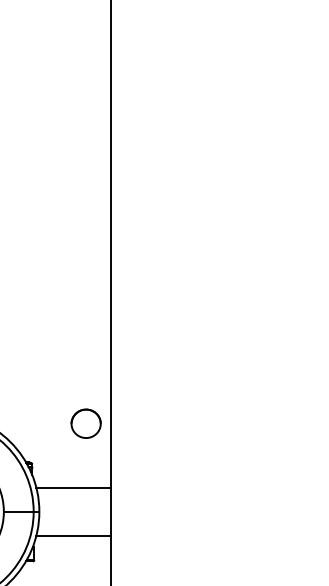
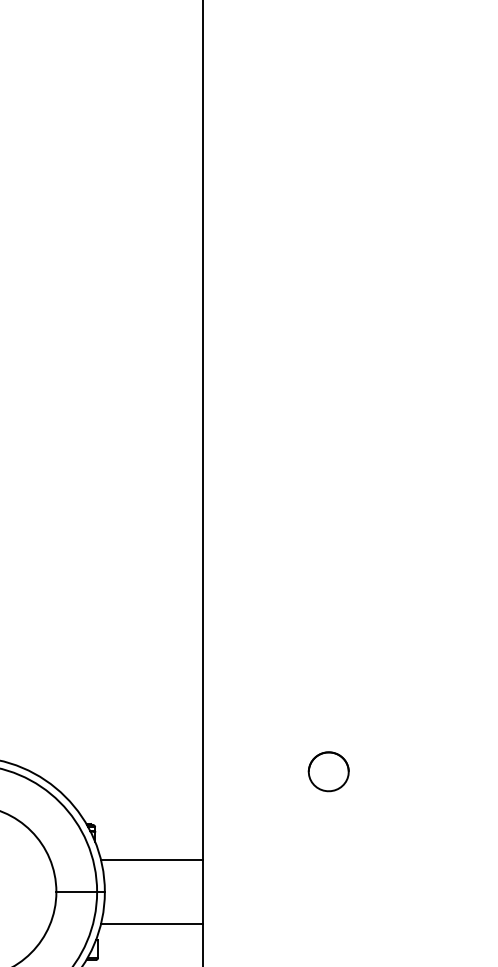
part: (85, 423) -> (328, 771), moved

